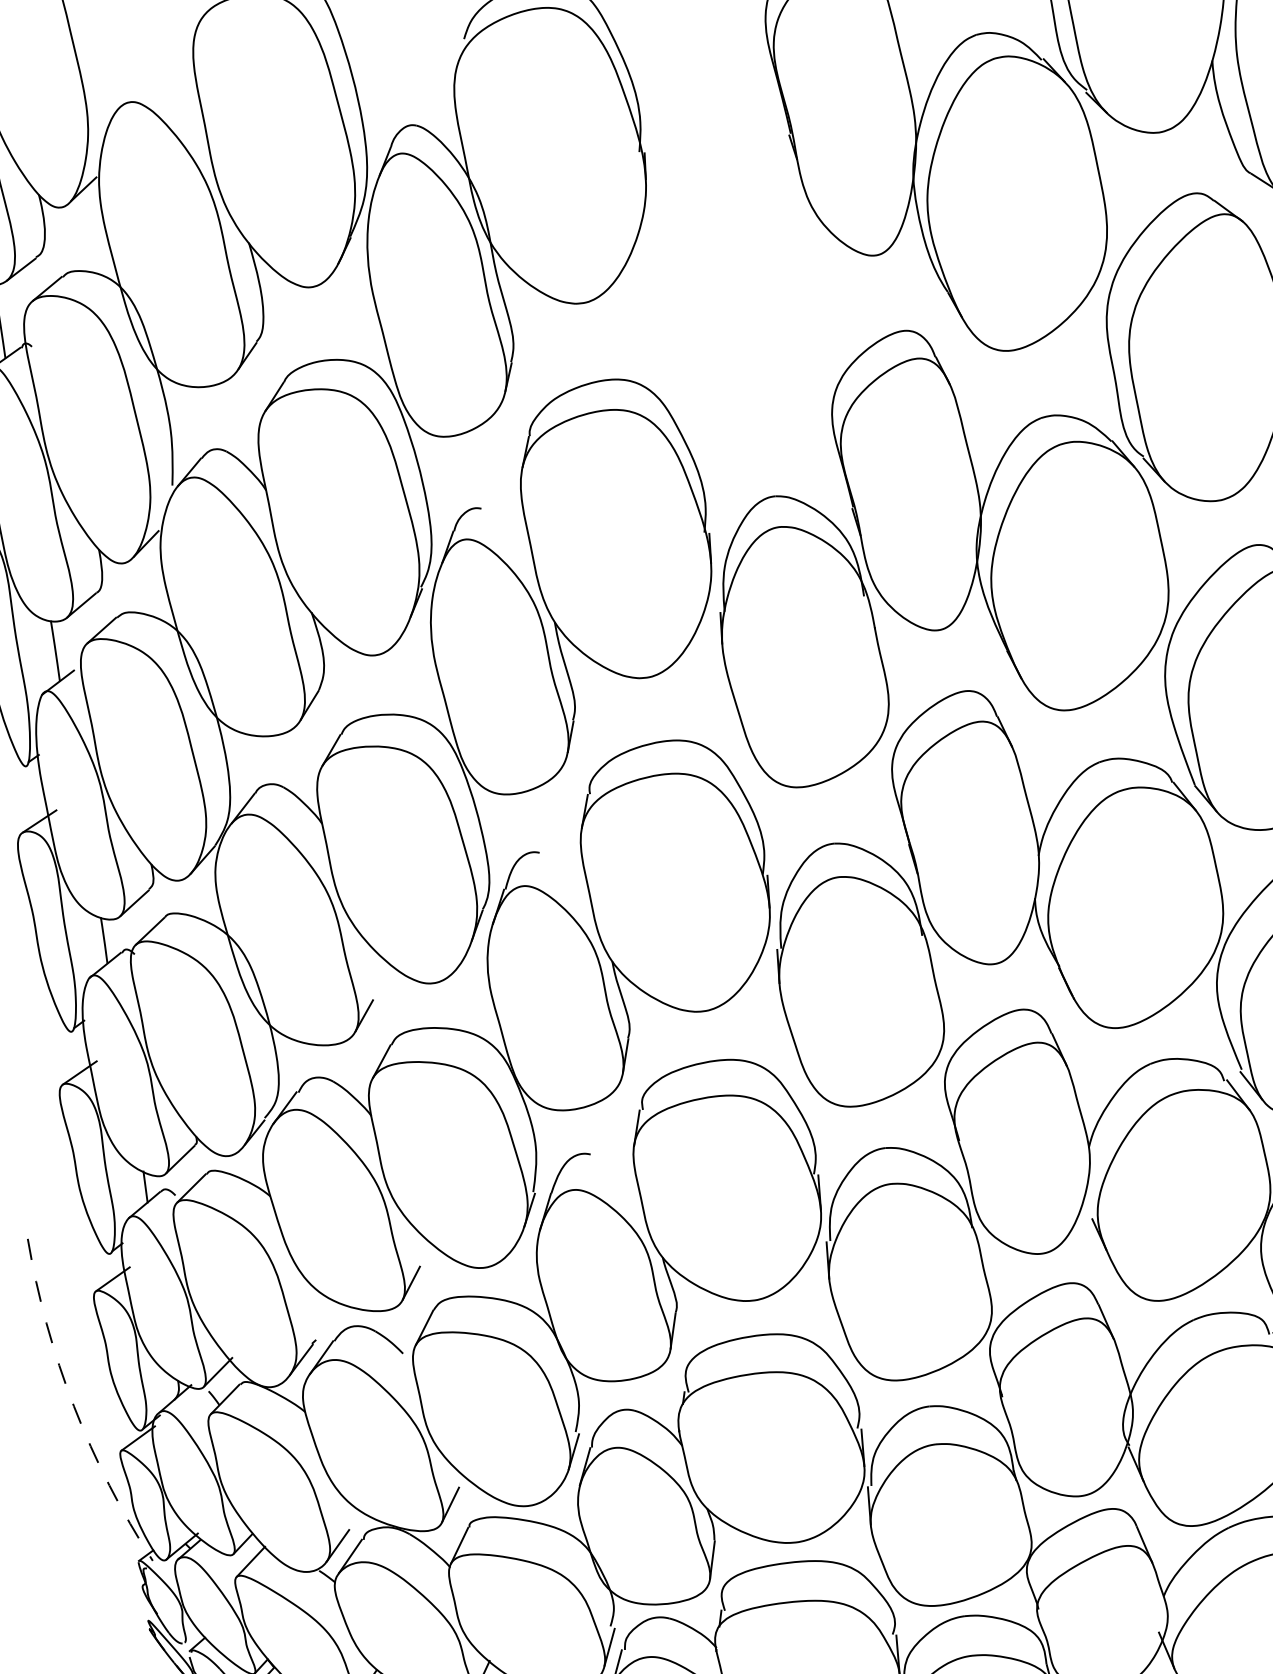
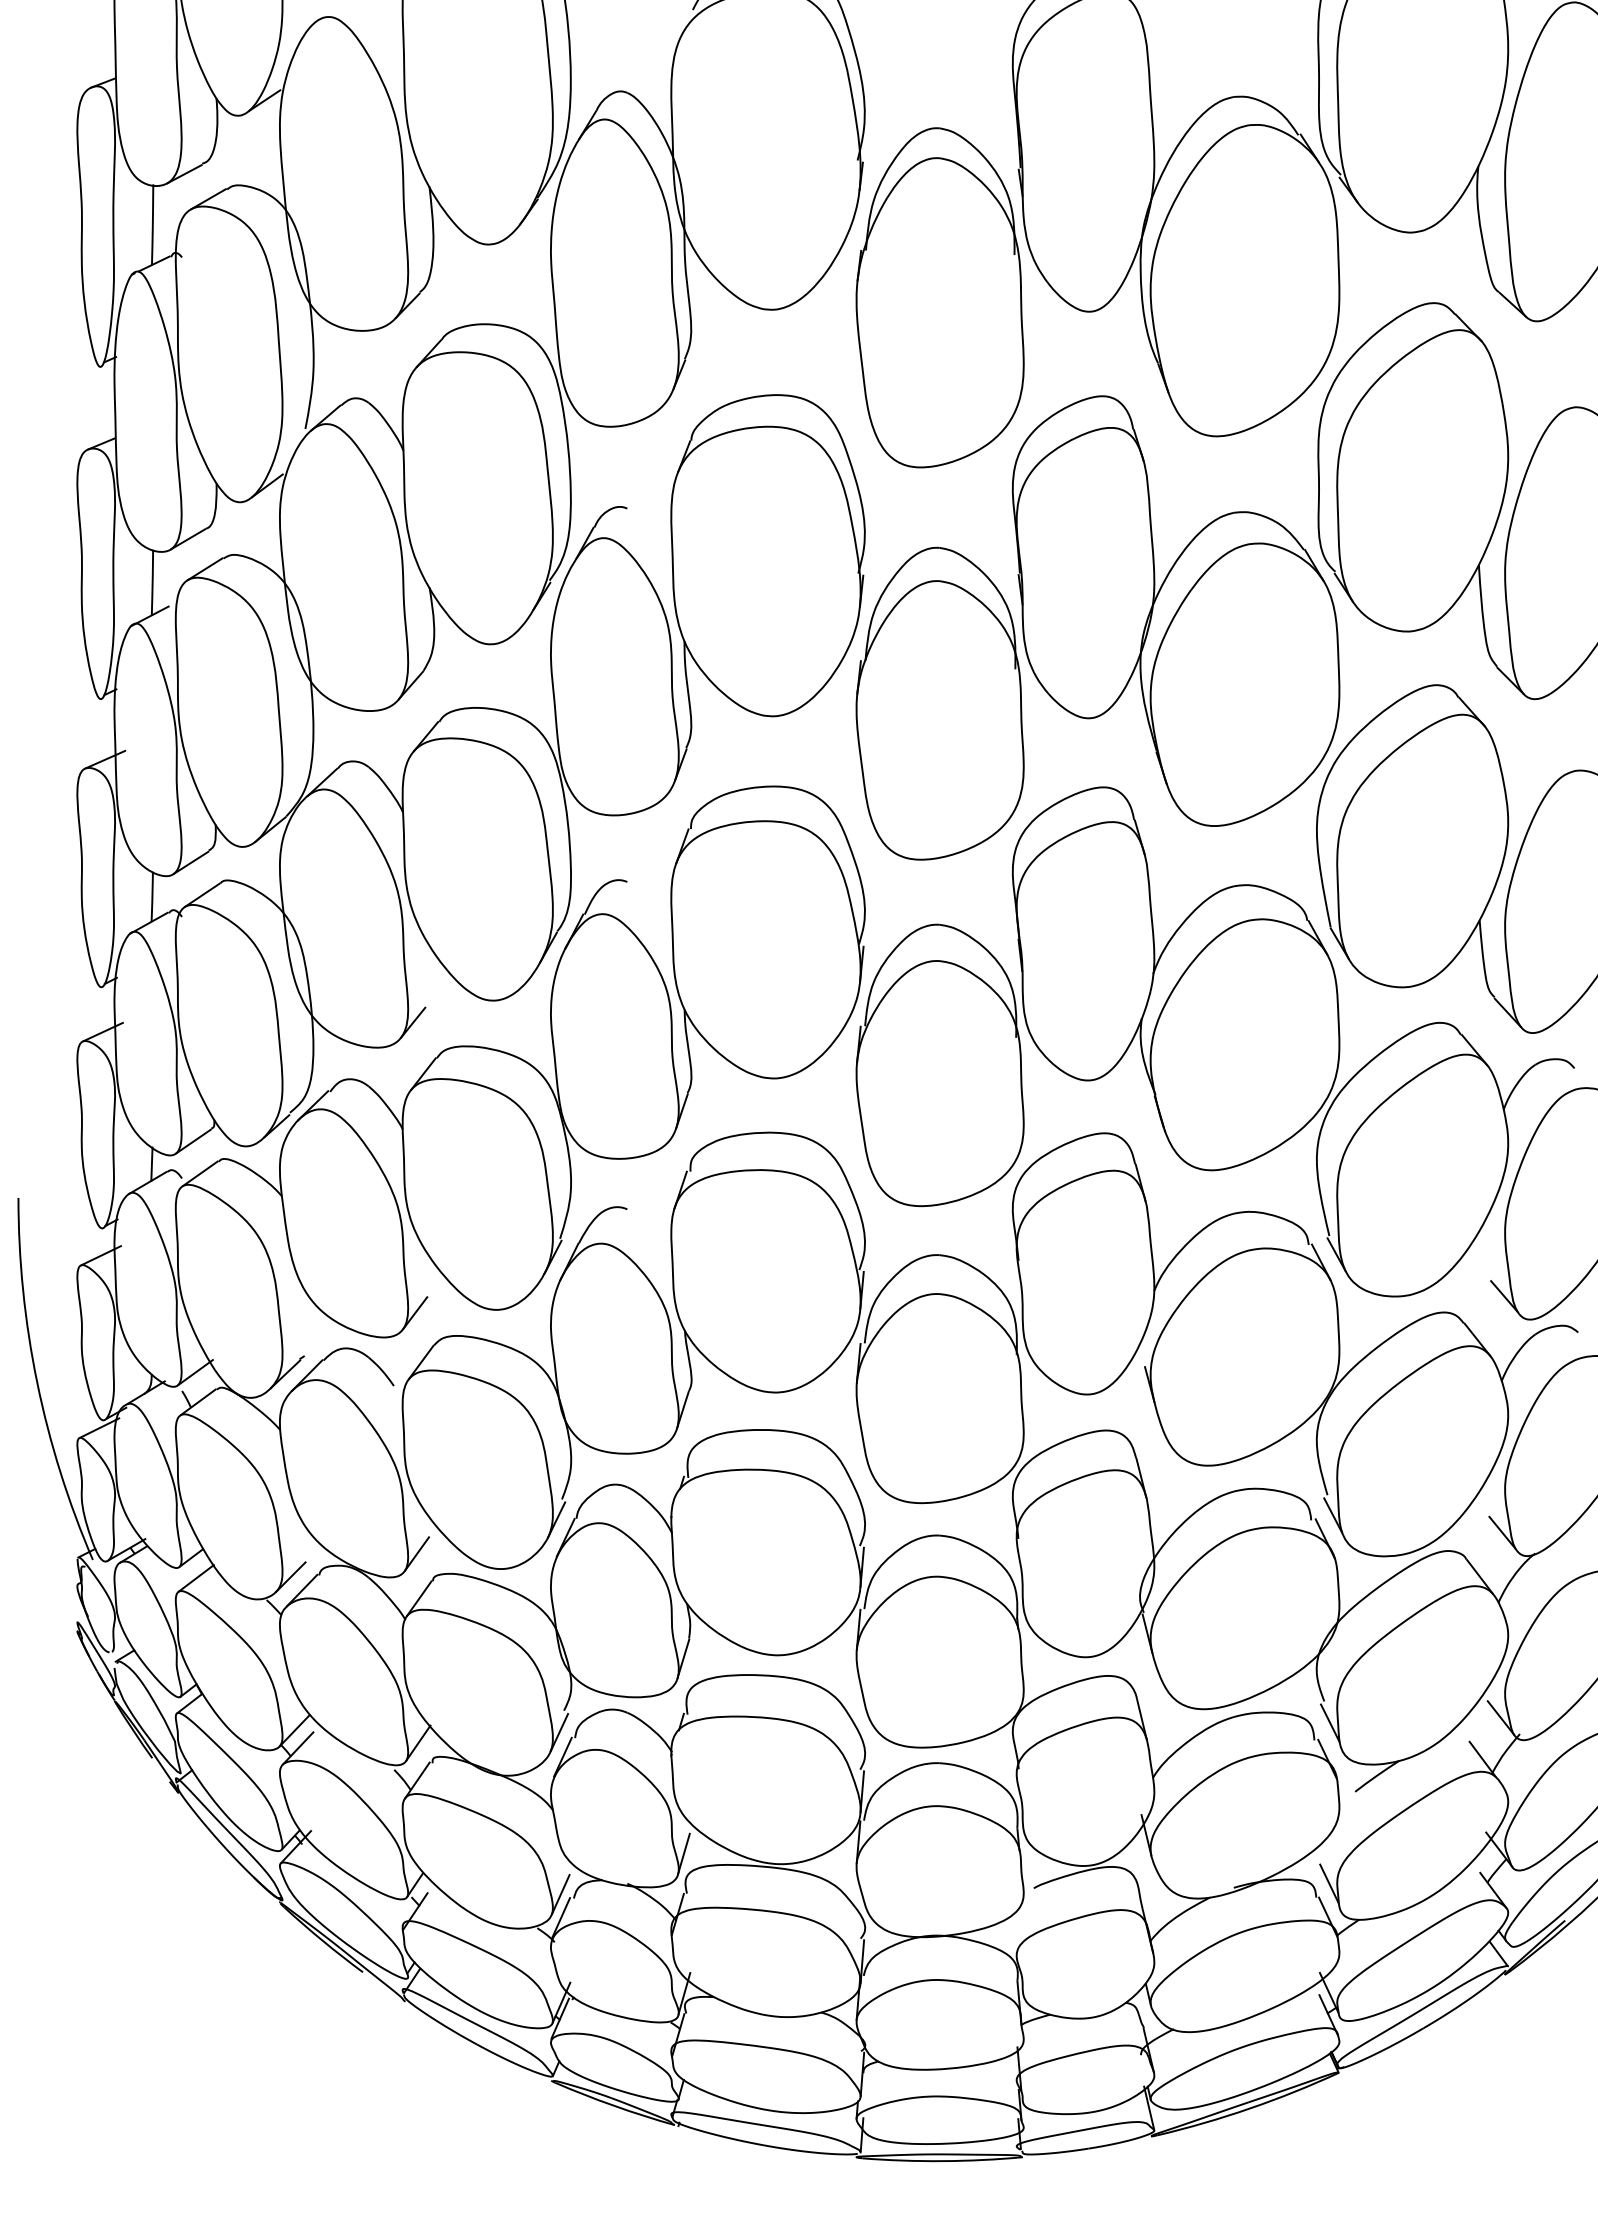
part: (736, 265) -> (939, 297), added
arc: (74, 1406) -> (37, 1382), dashed -> solid

